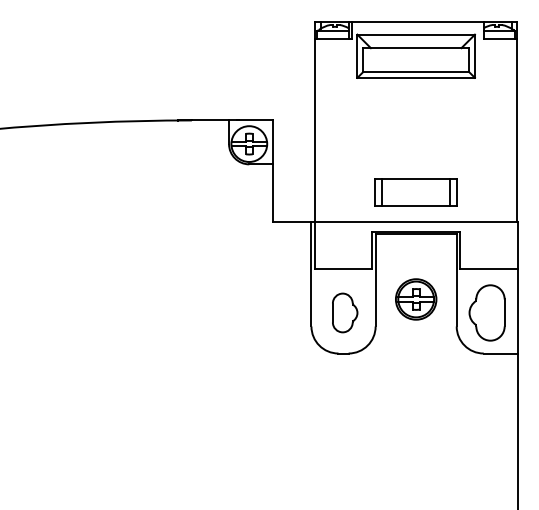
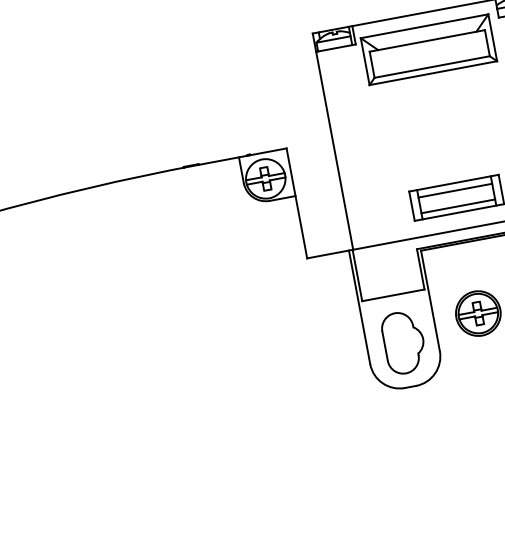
line: (416, 186) -> (455, 190), added
line: (416, 200) -> (458, 206), added
part: (344, 312) -> (403, 342), size x1.43

